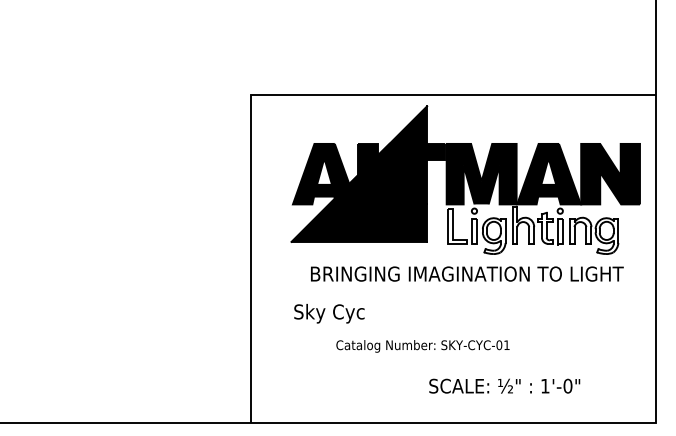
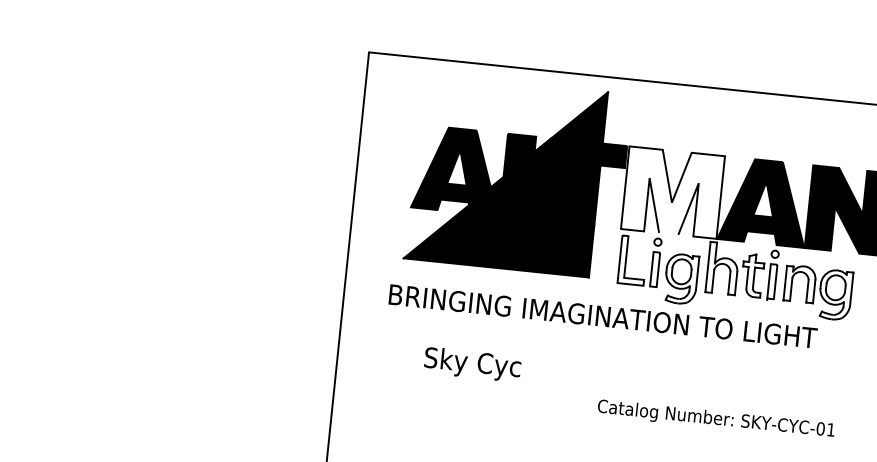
fill: (481, 173) -> (672, 191), removed
text: (467, 273) -> (603, 315), moved
text: (329, 313) -> (472, 364), moved
text: (422, 346) -> (715, 419), moved

